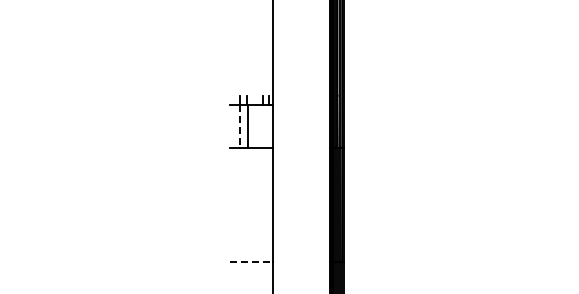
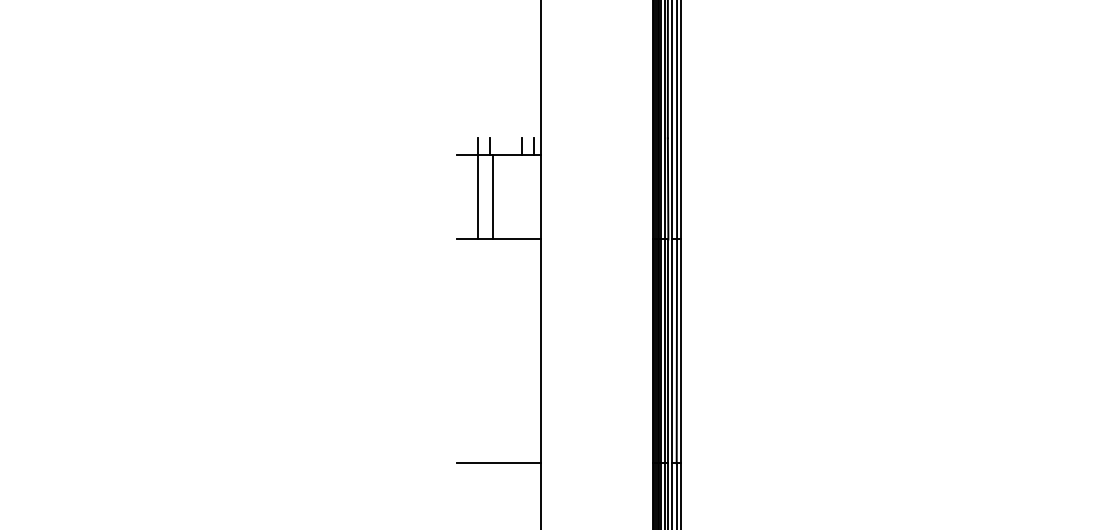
line: (239, 126) -> (476, 198), dashed -> solid
line: (251, 262) -> (500, 463), dashed -> solid

